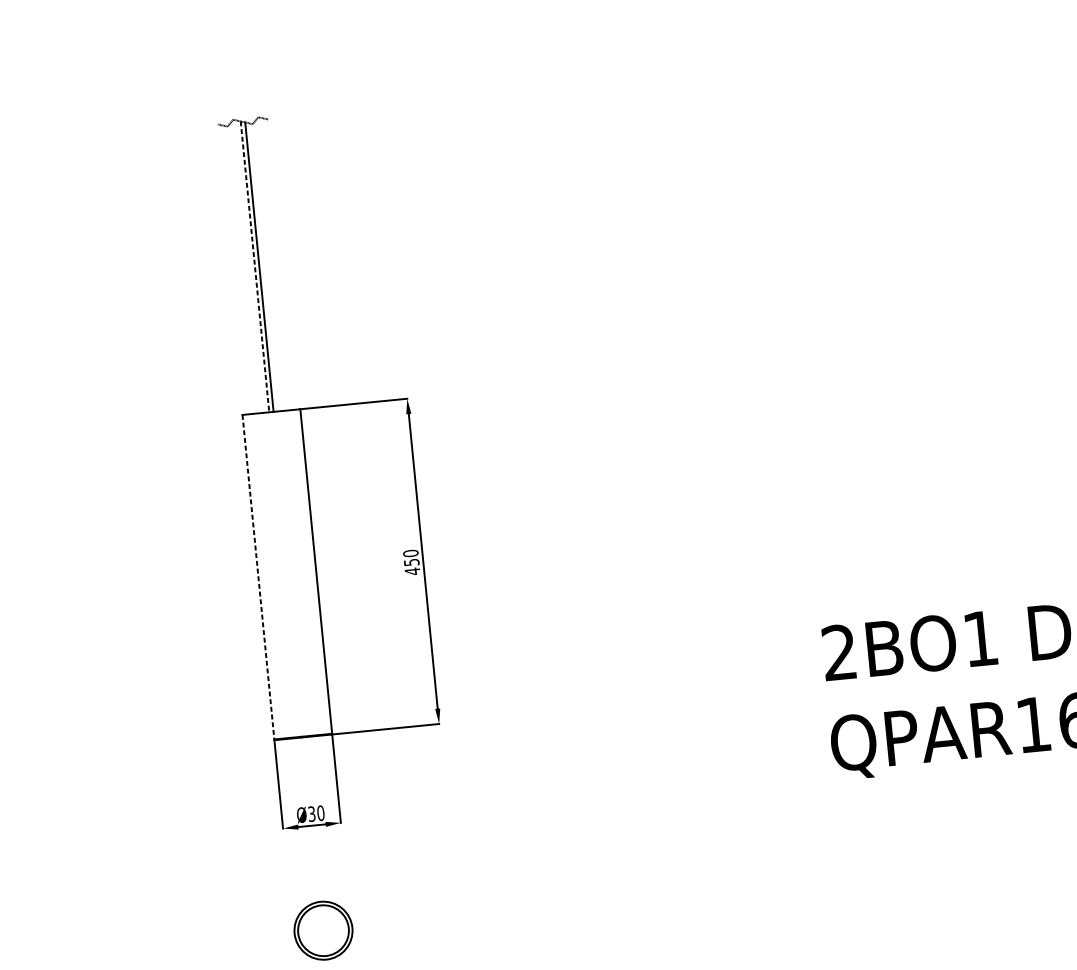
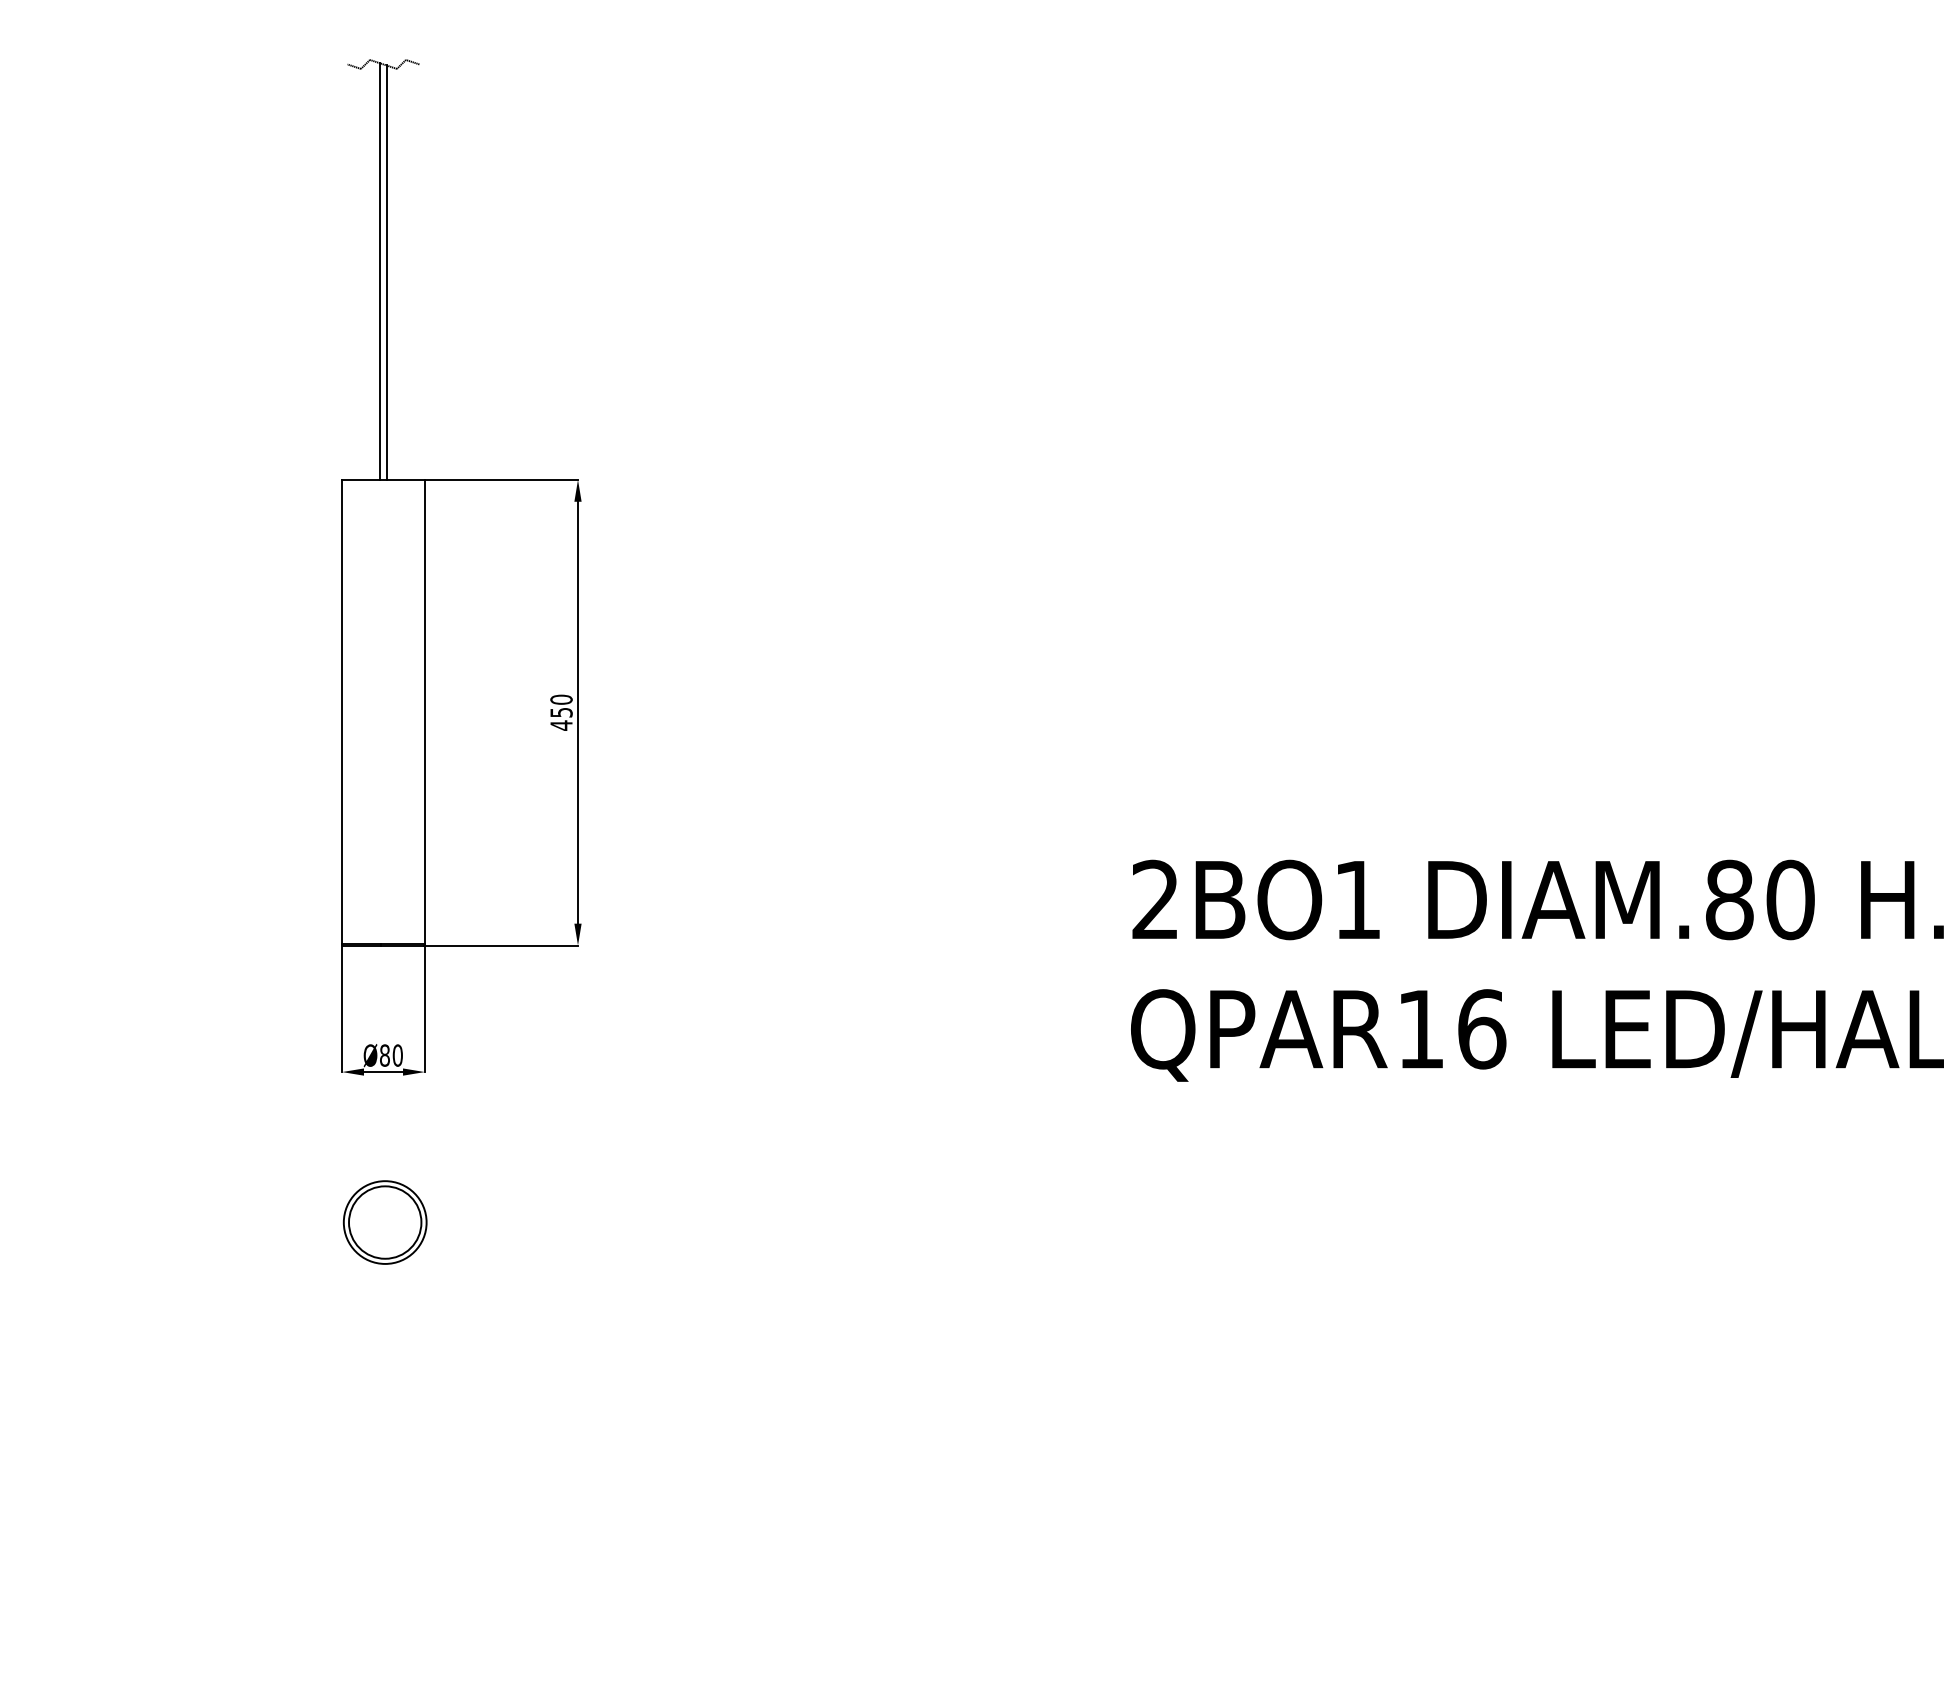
line: (255, 267) -> (380, 272), dashed -> solid
line: (258, 577) -> (342, 712), dashed -> solid
text: (311, 814) -> (384, 1055), Ø30 -> Ø80

